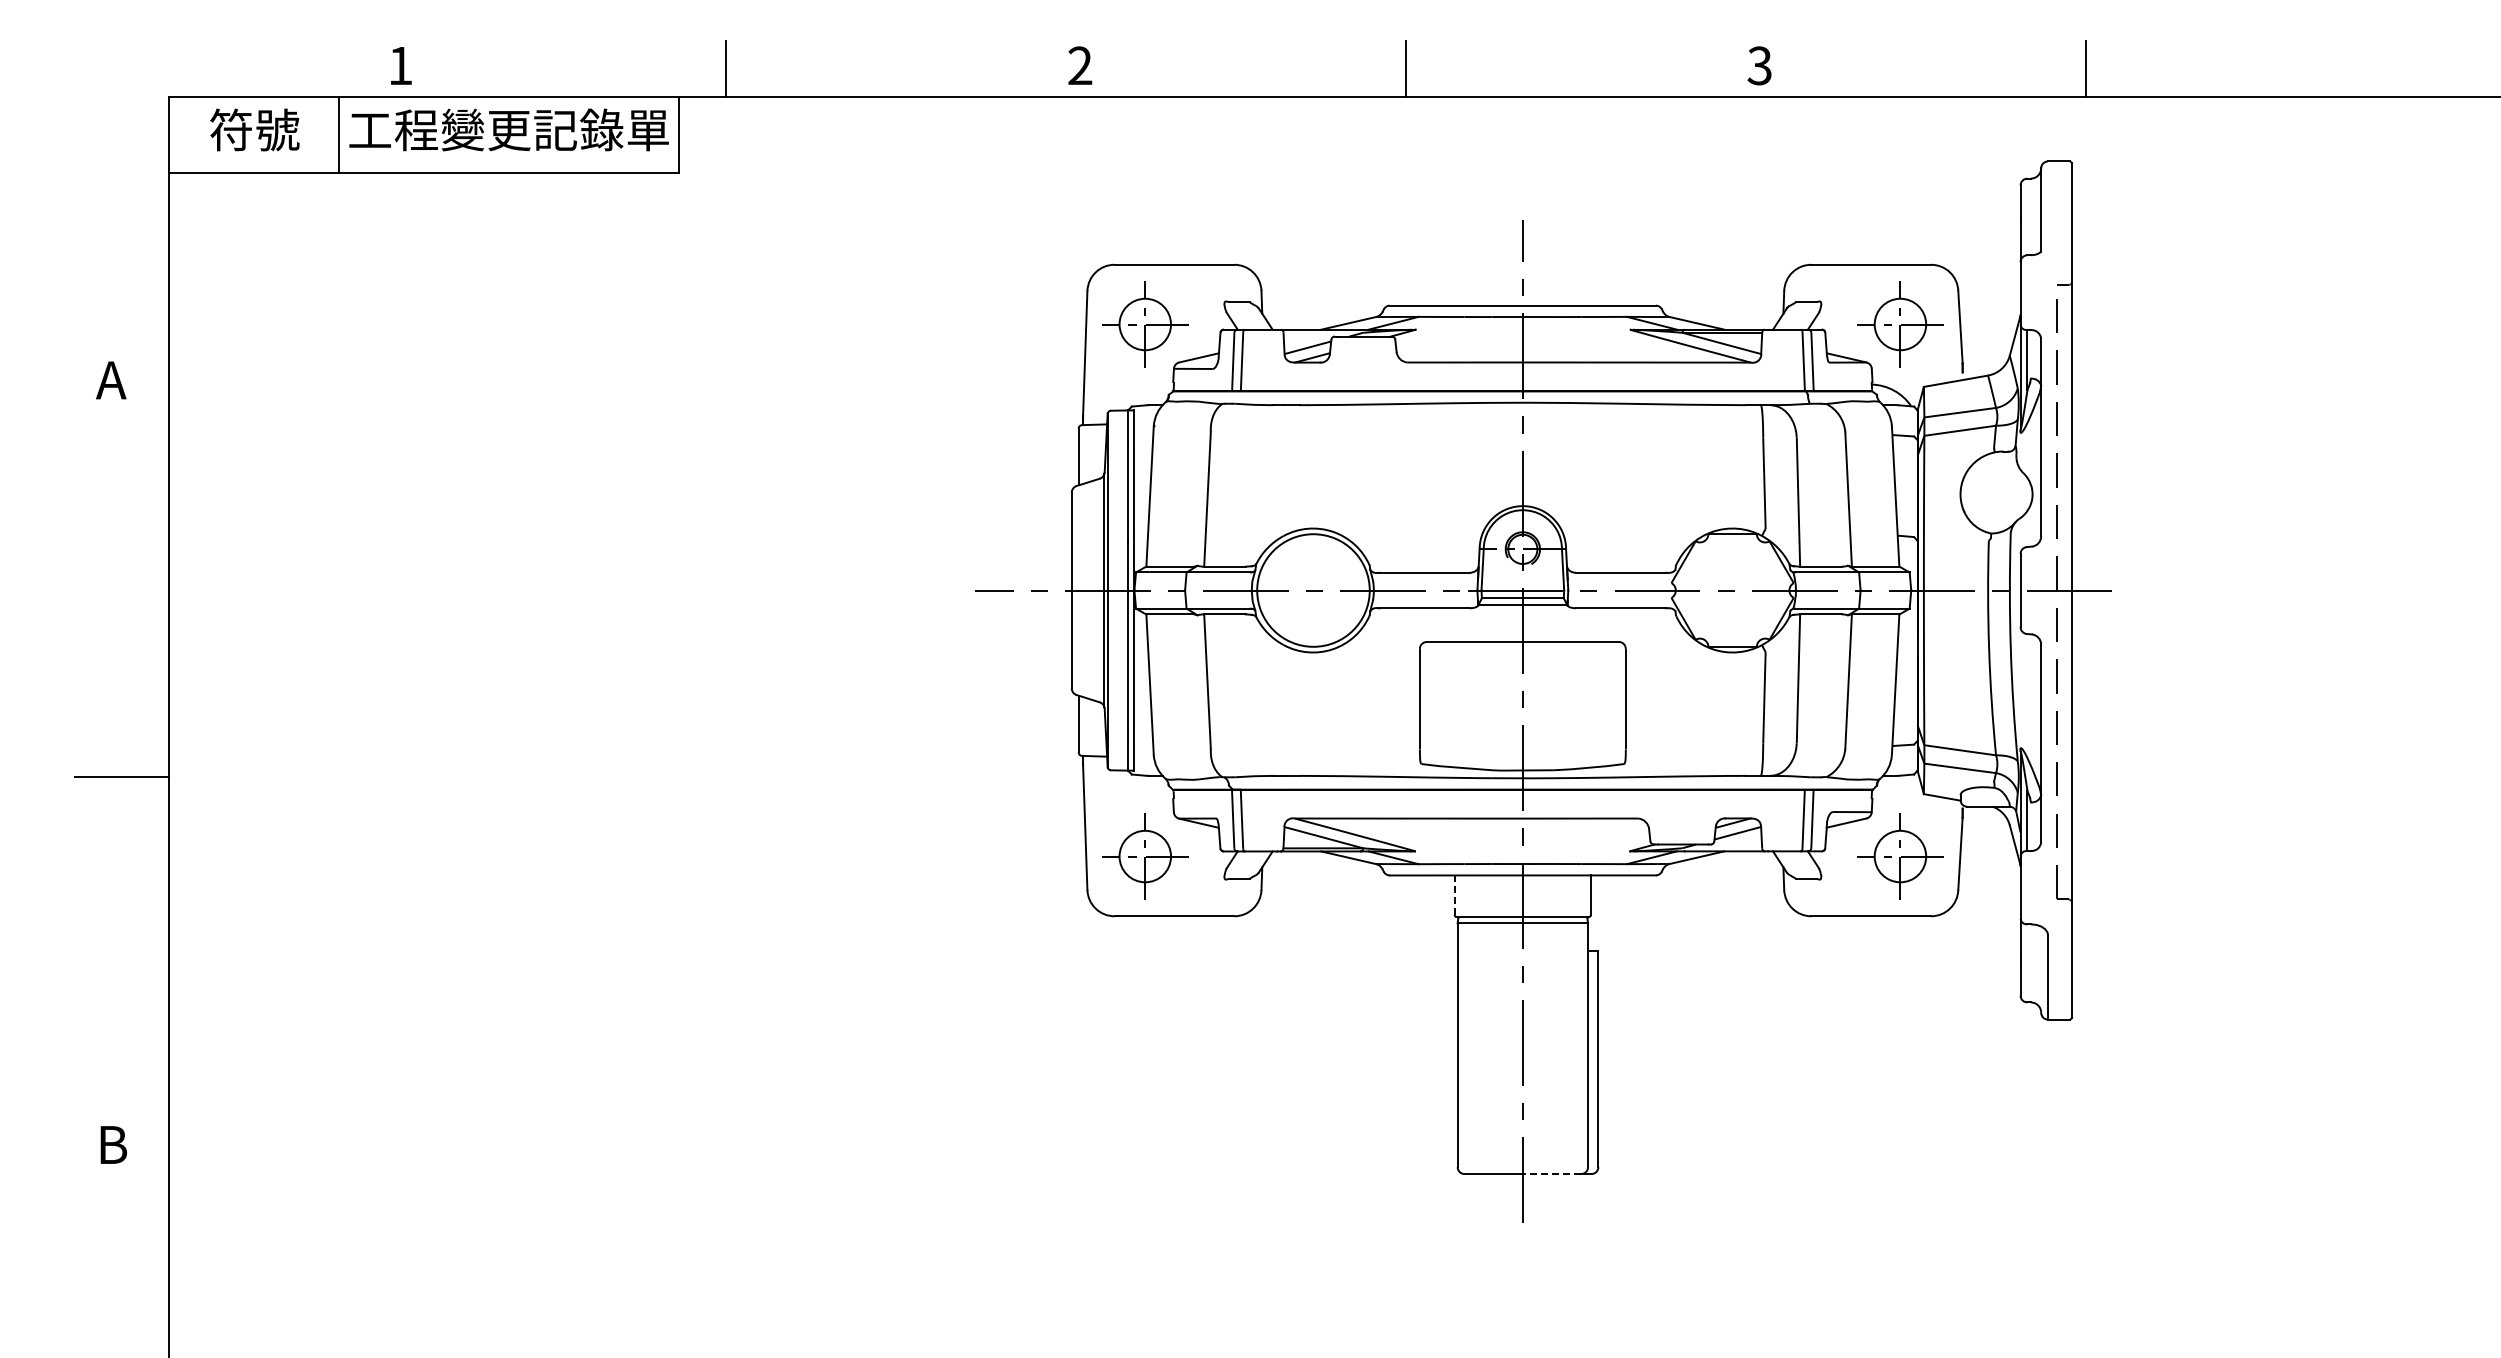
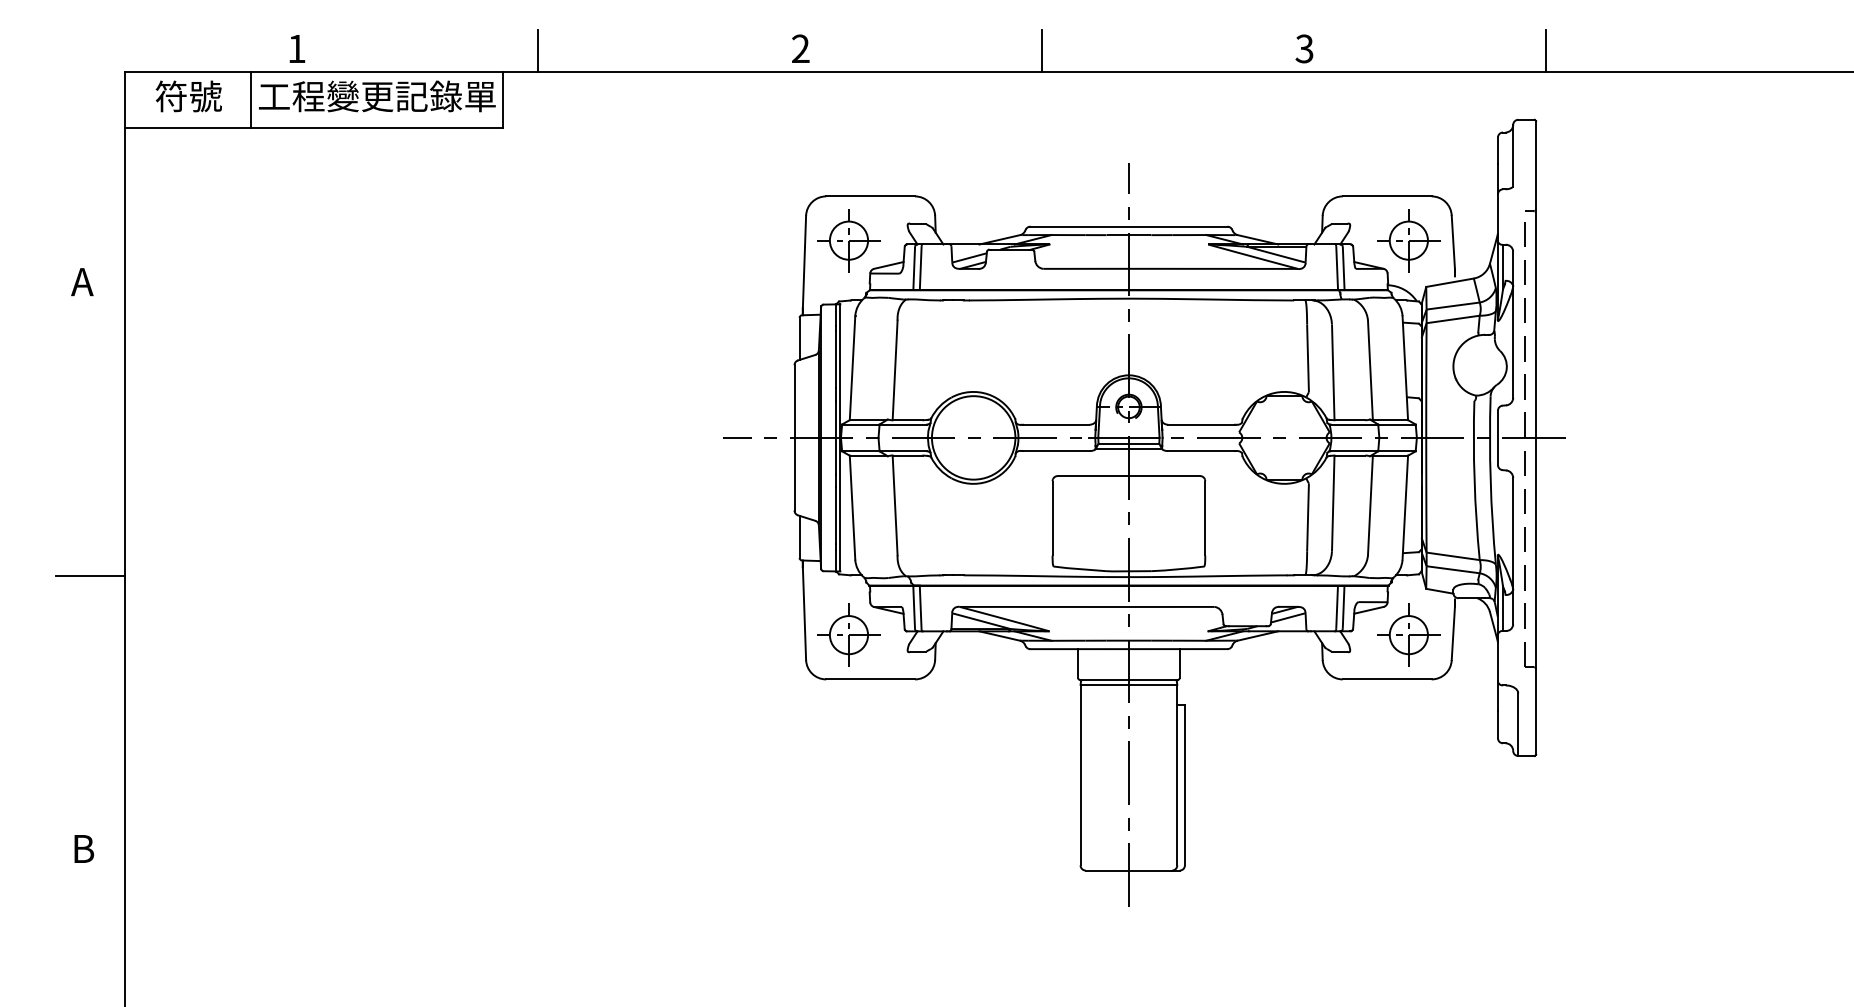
line: (1454, 895) -> (1078, 664), dashed -> solid
line: (1551, 1174) -> (1150, 870), dashed -> solid

